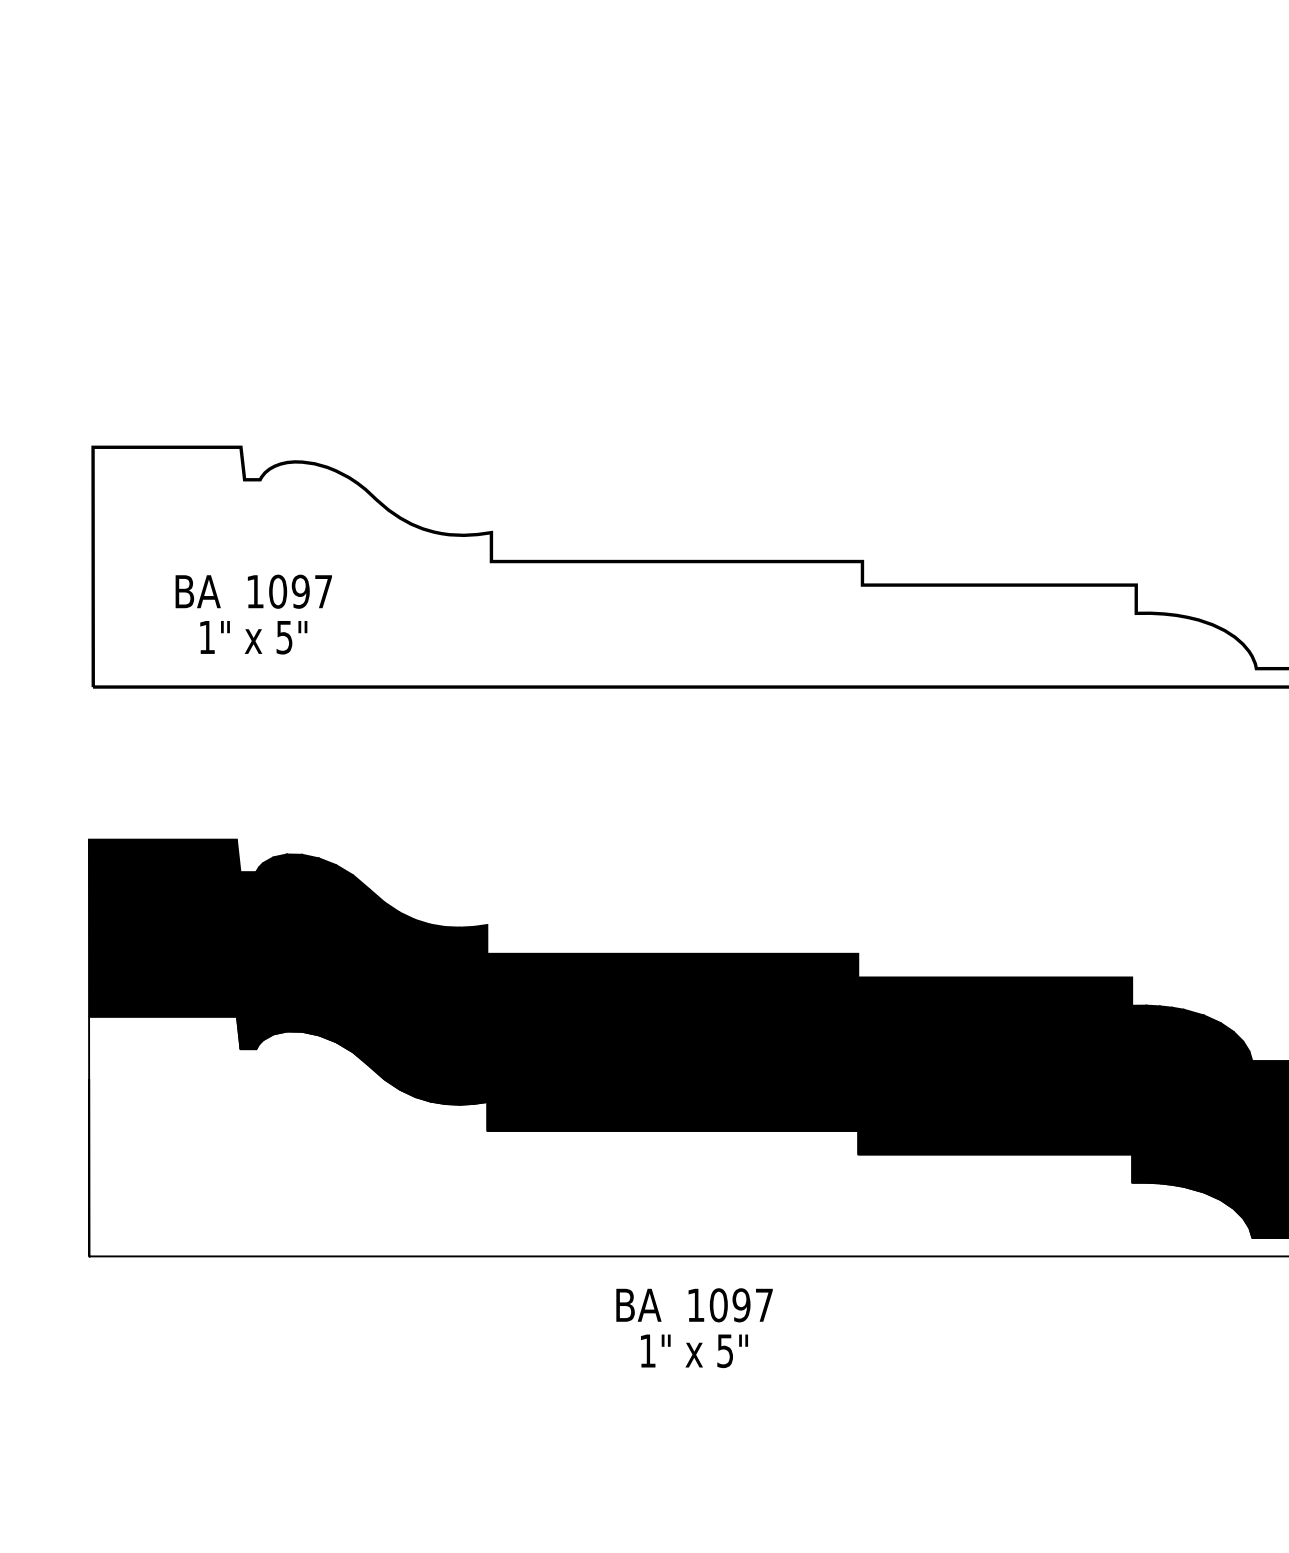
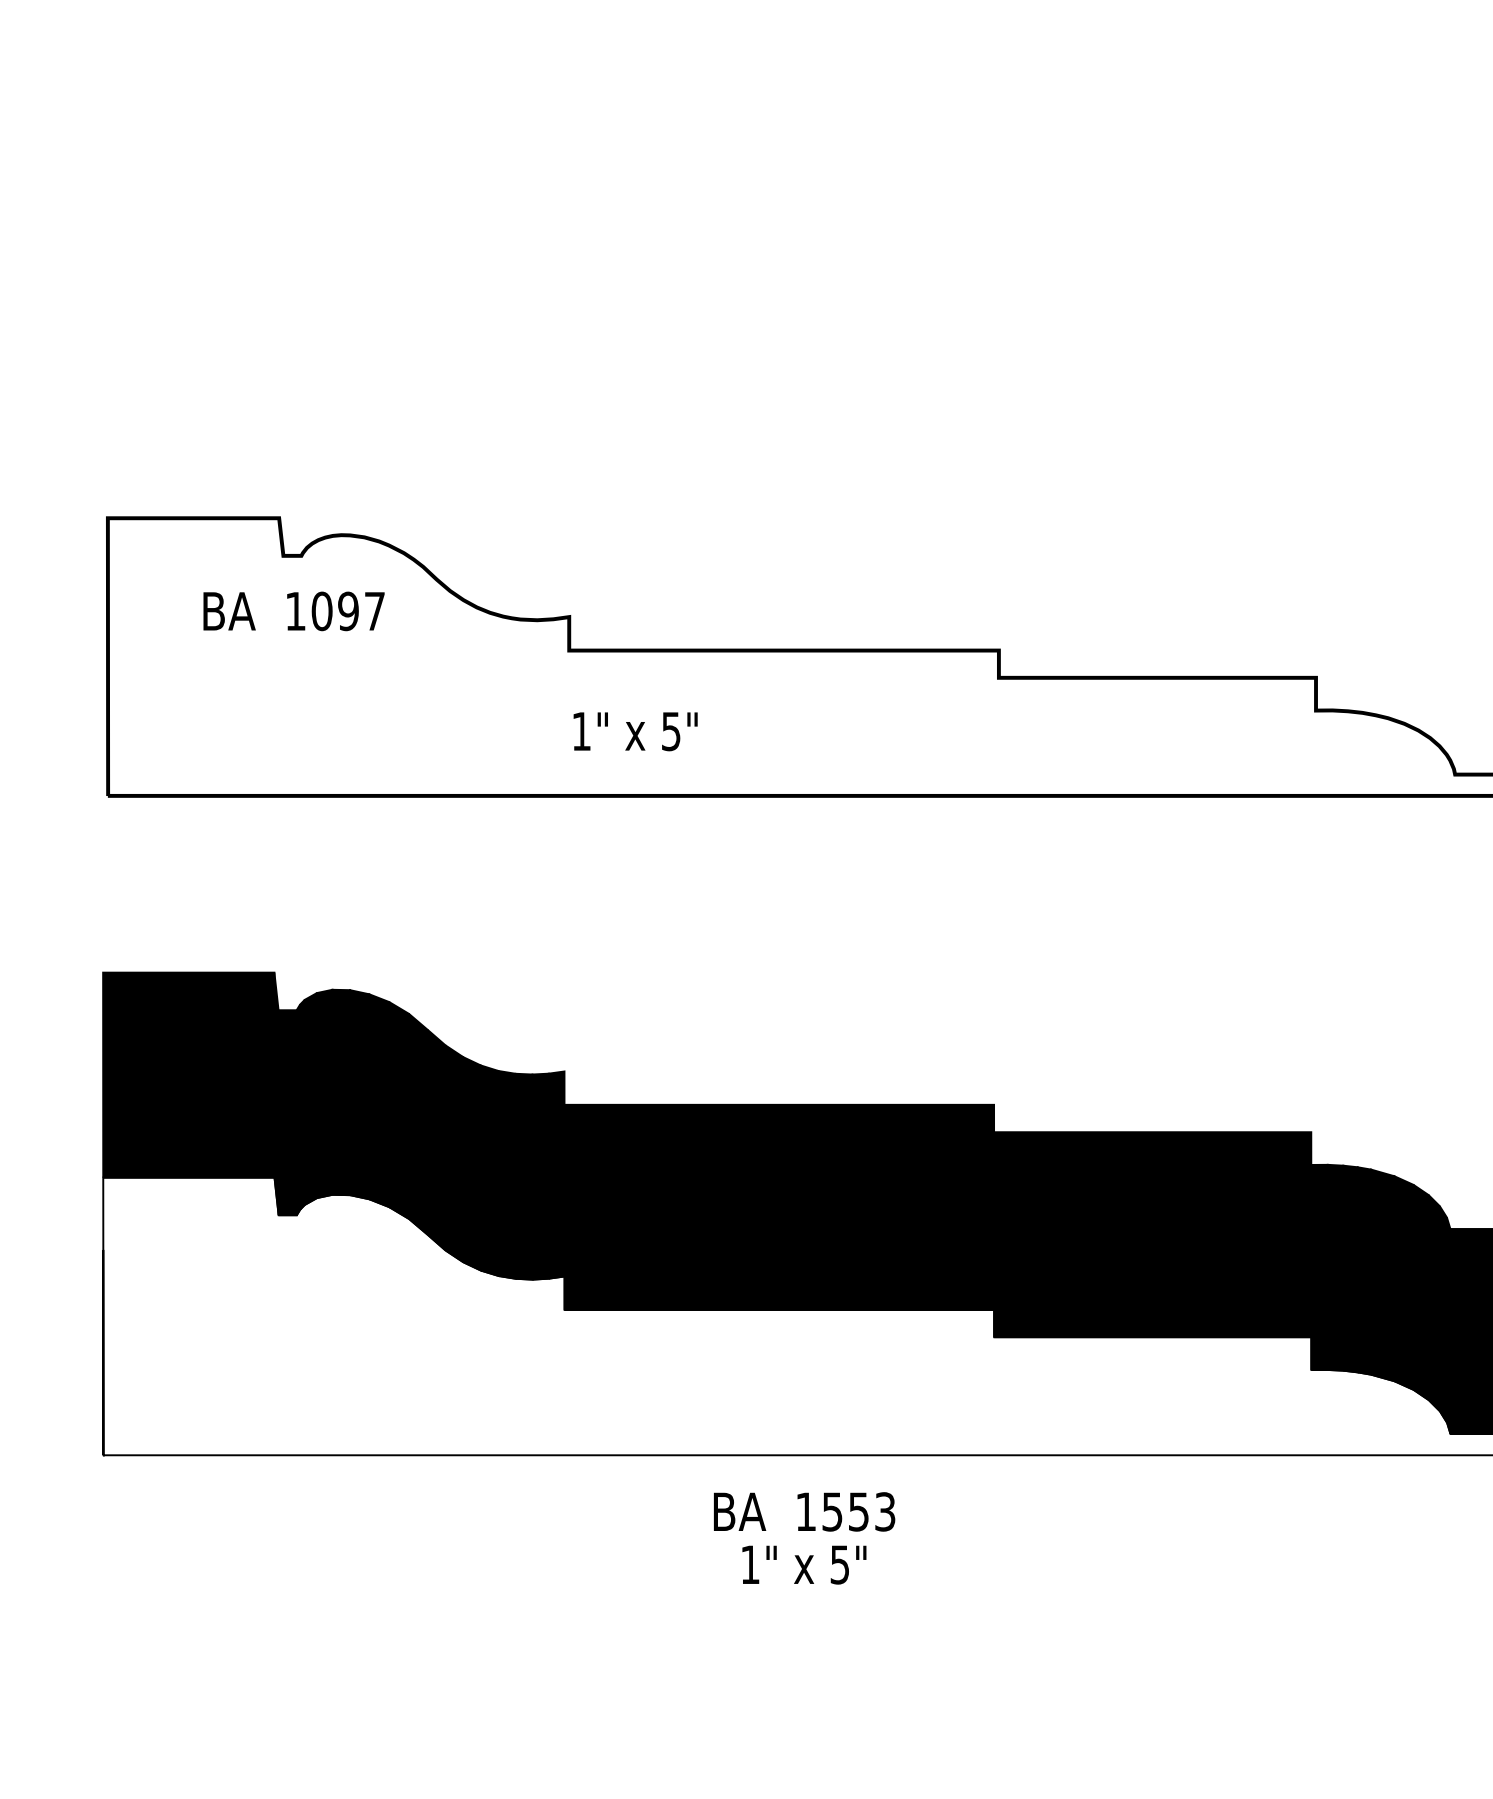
text: (253, 591) -> (293, 611), moved
text: (253, 637) -> (635, 731), moved
text: (740, 1305) -> (857, 1512), 1097 -> 1553

